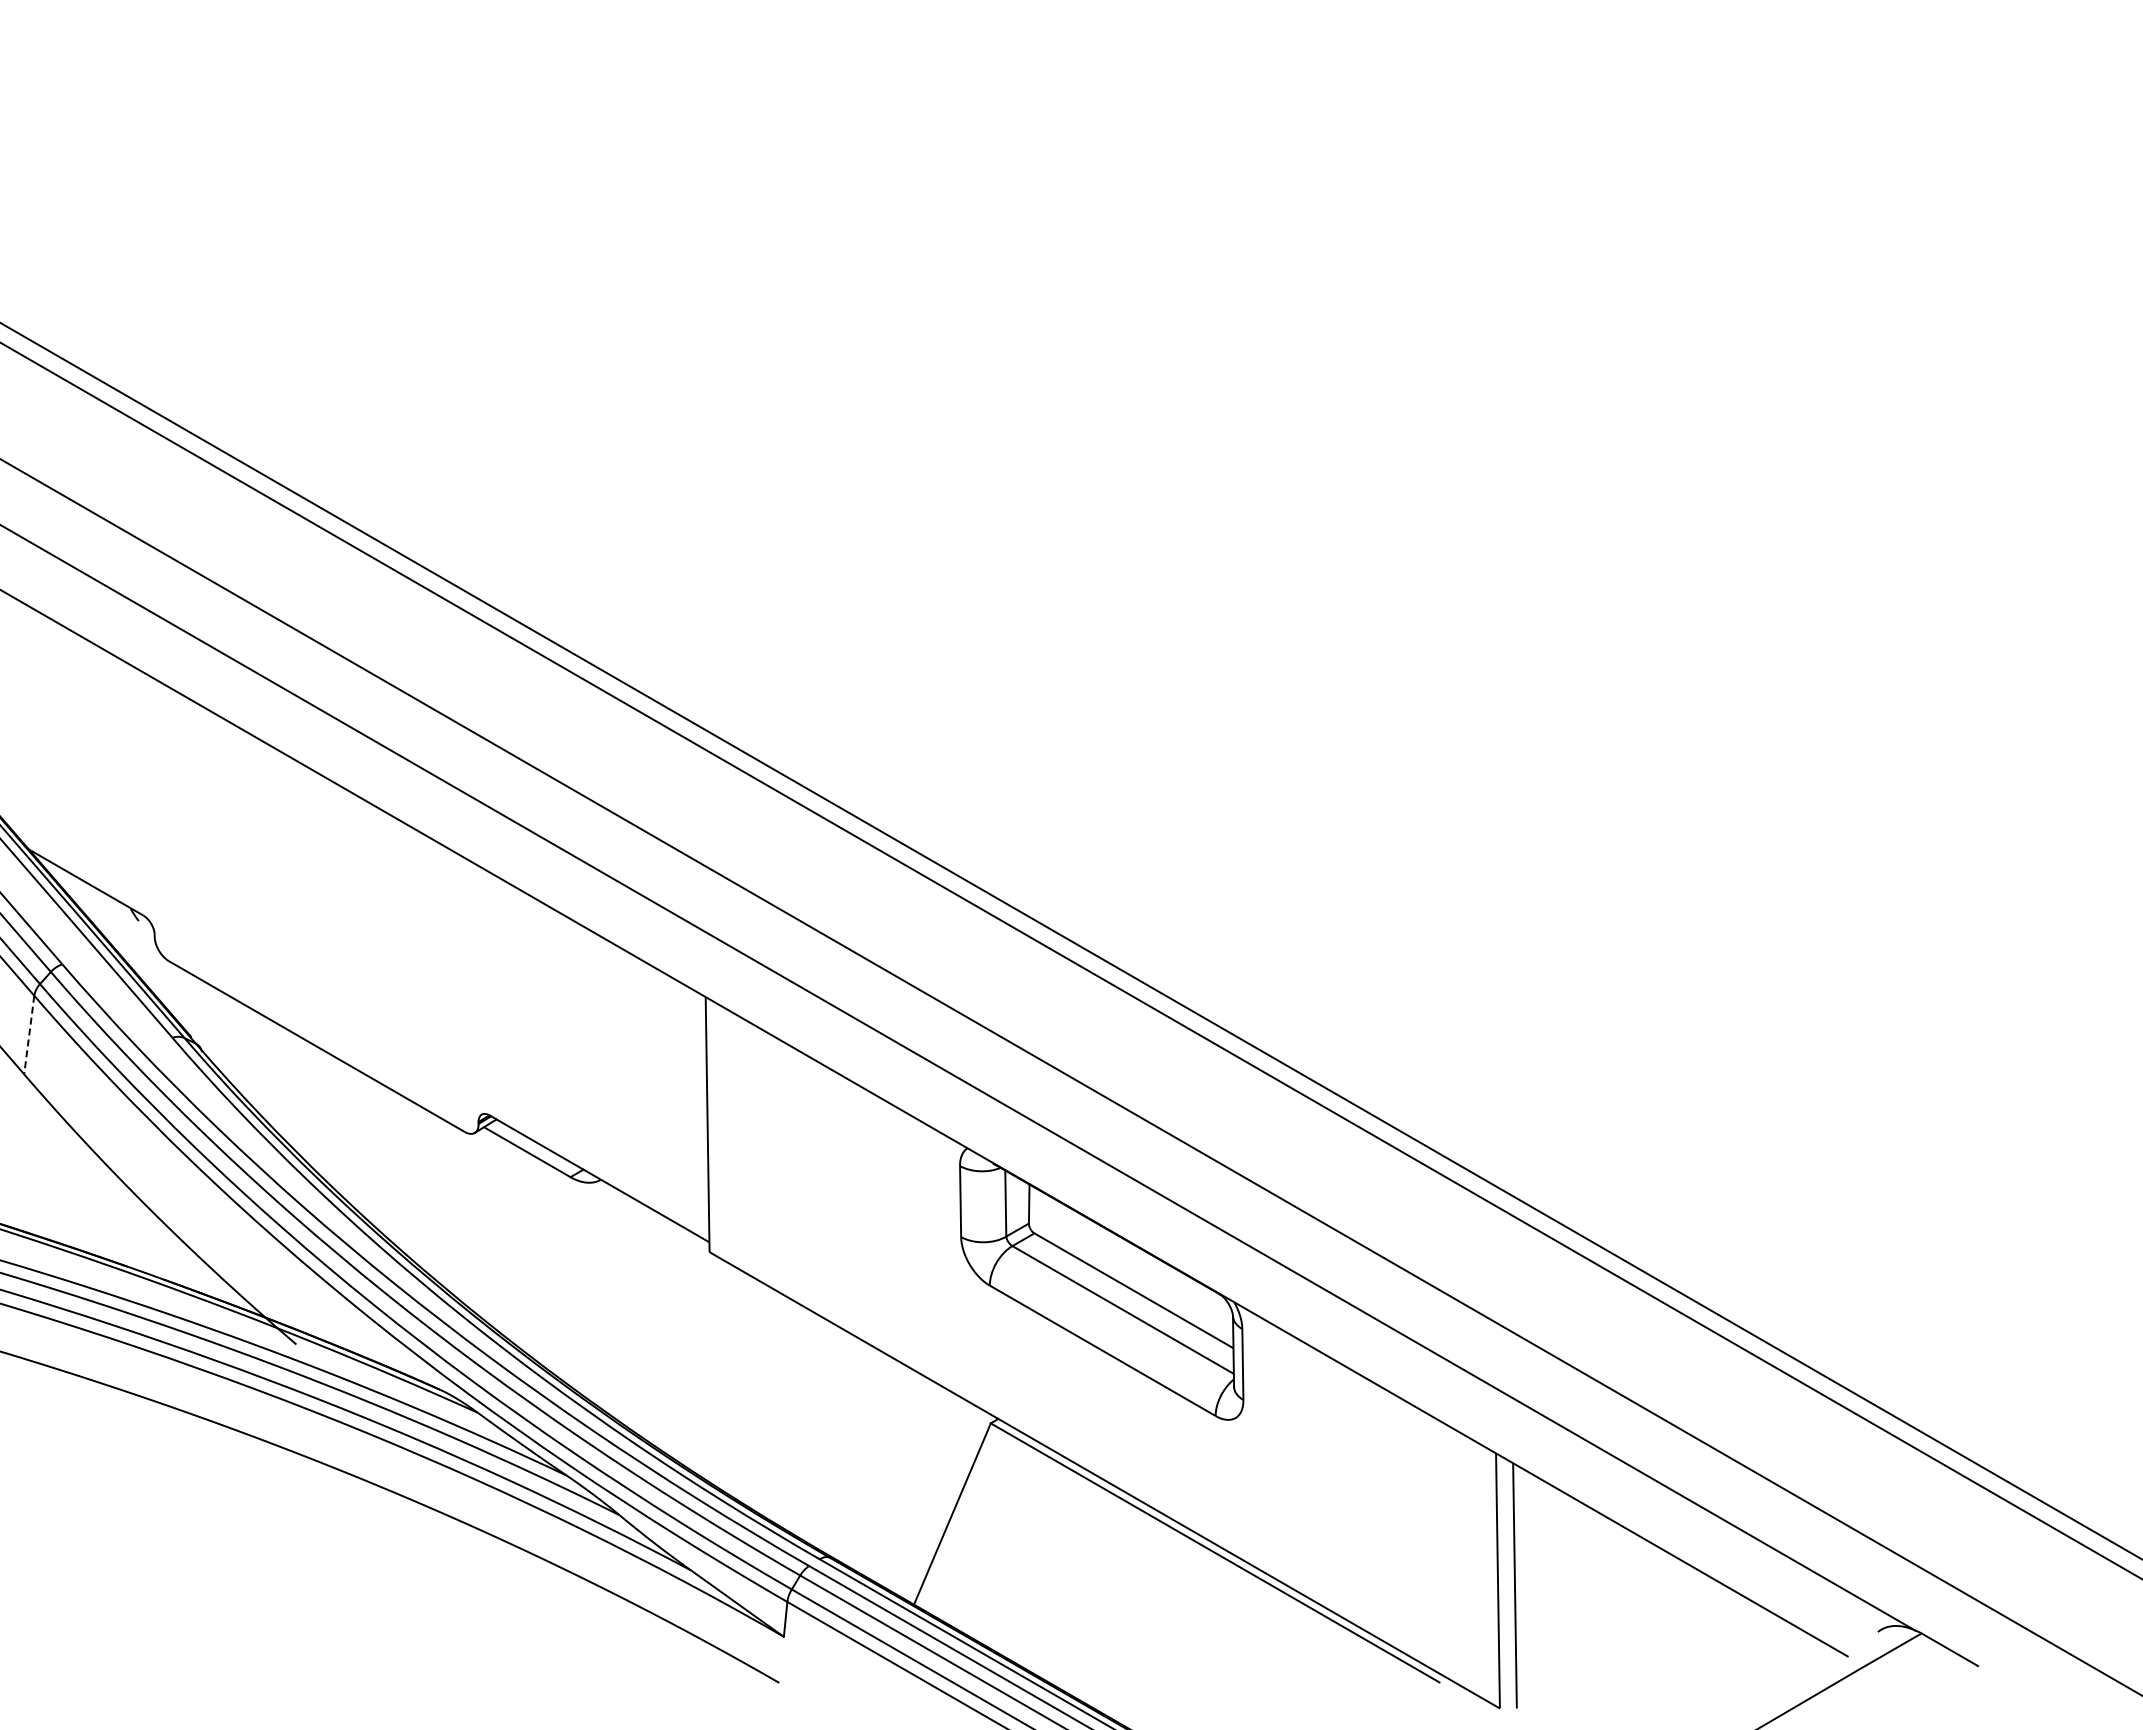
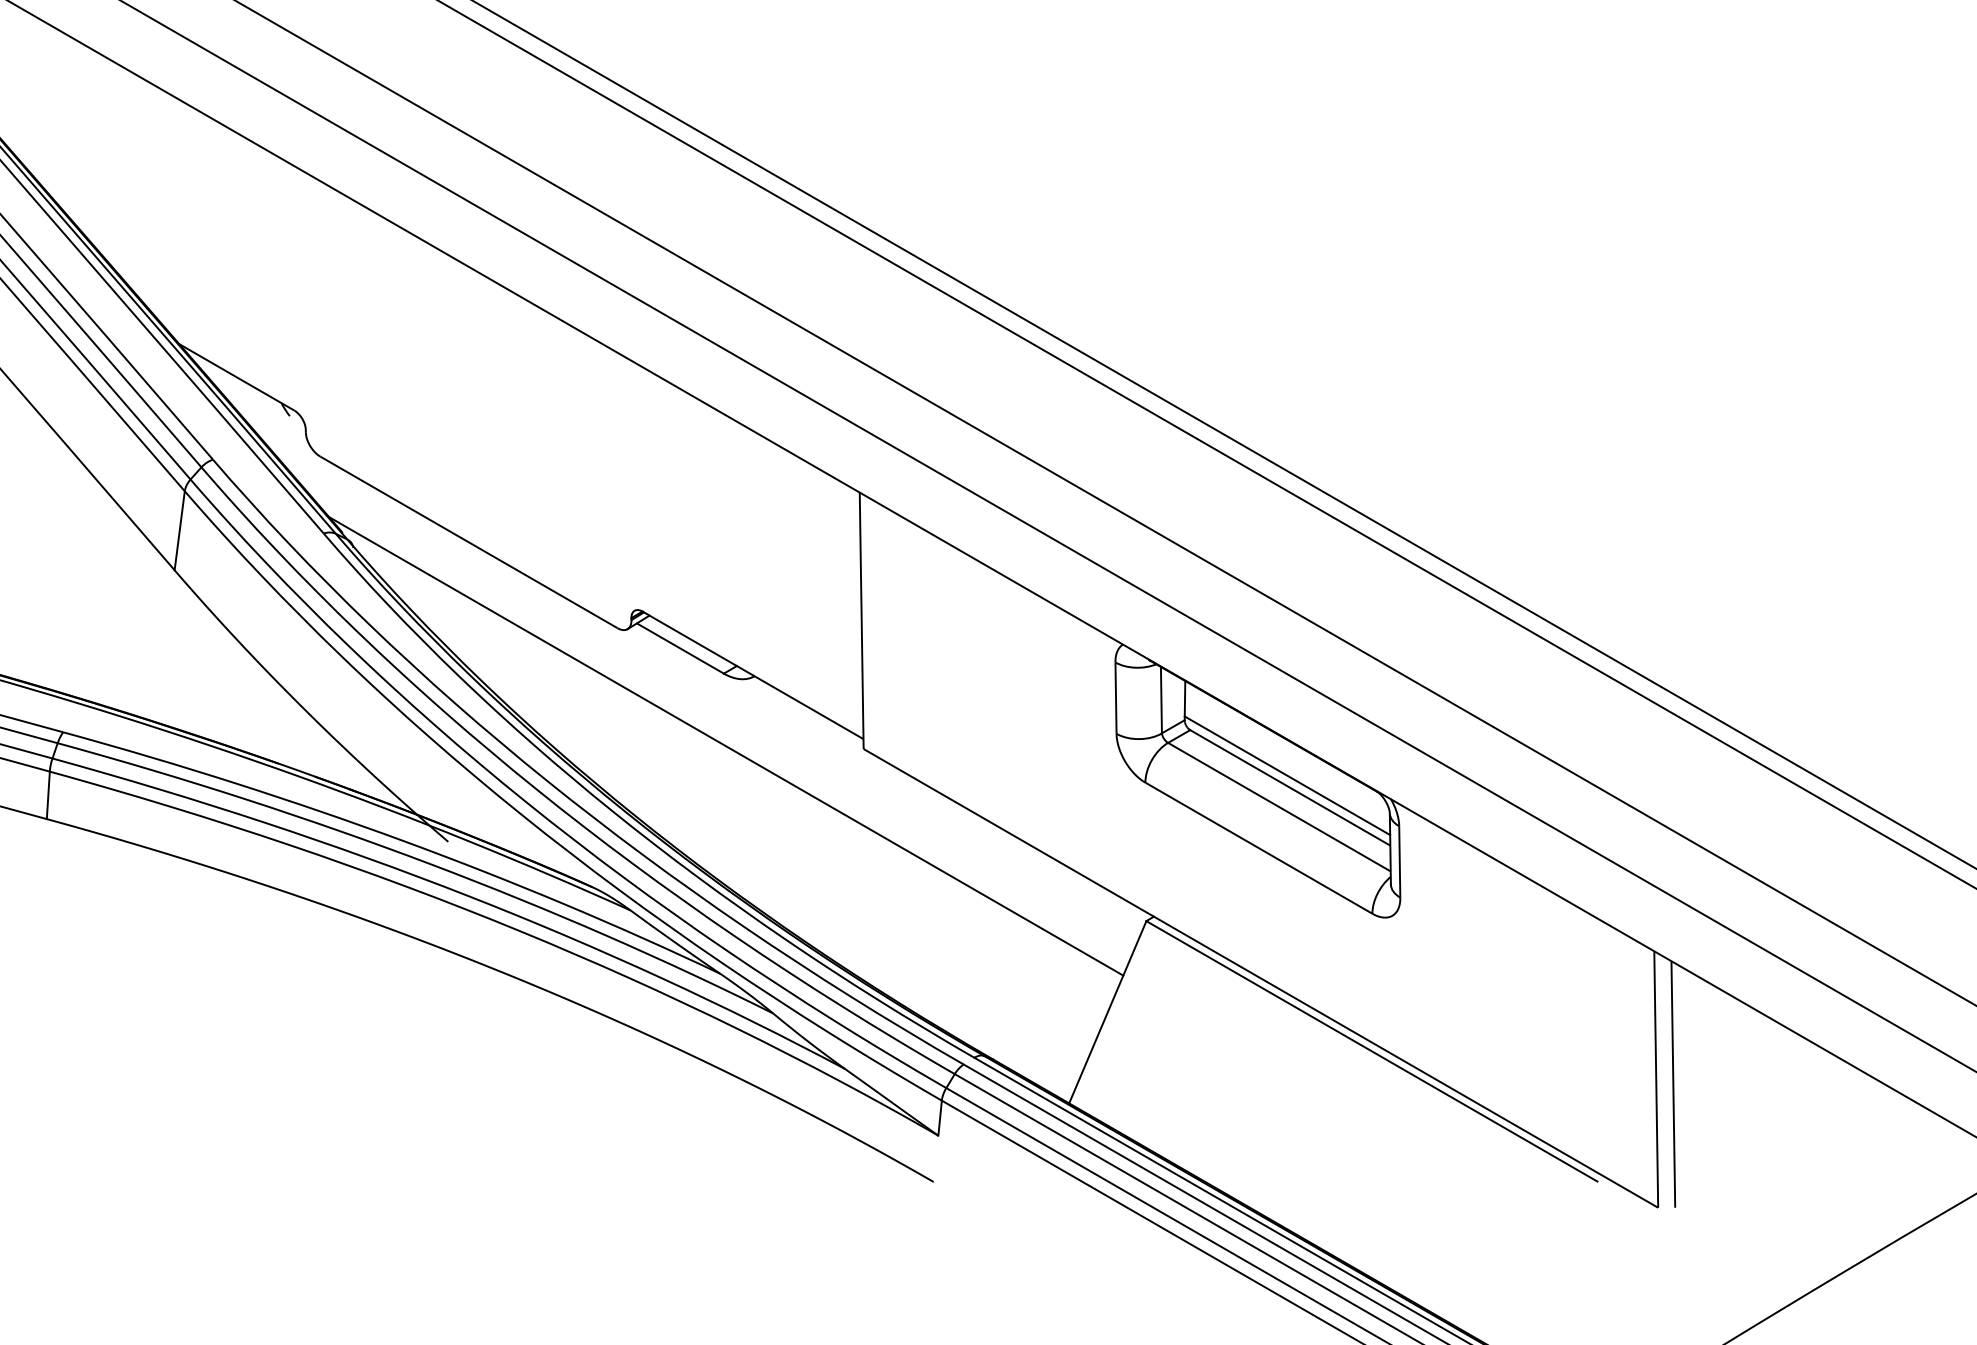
line: (29, 1035) -> (179, 531), dashed -> solid
line: (571, 1248) -> (724, 745), added
line: (1130, 1278) -> (1286, 775), added

